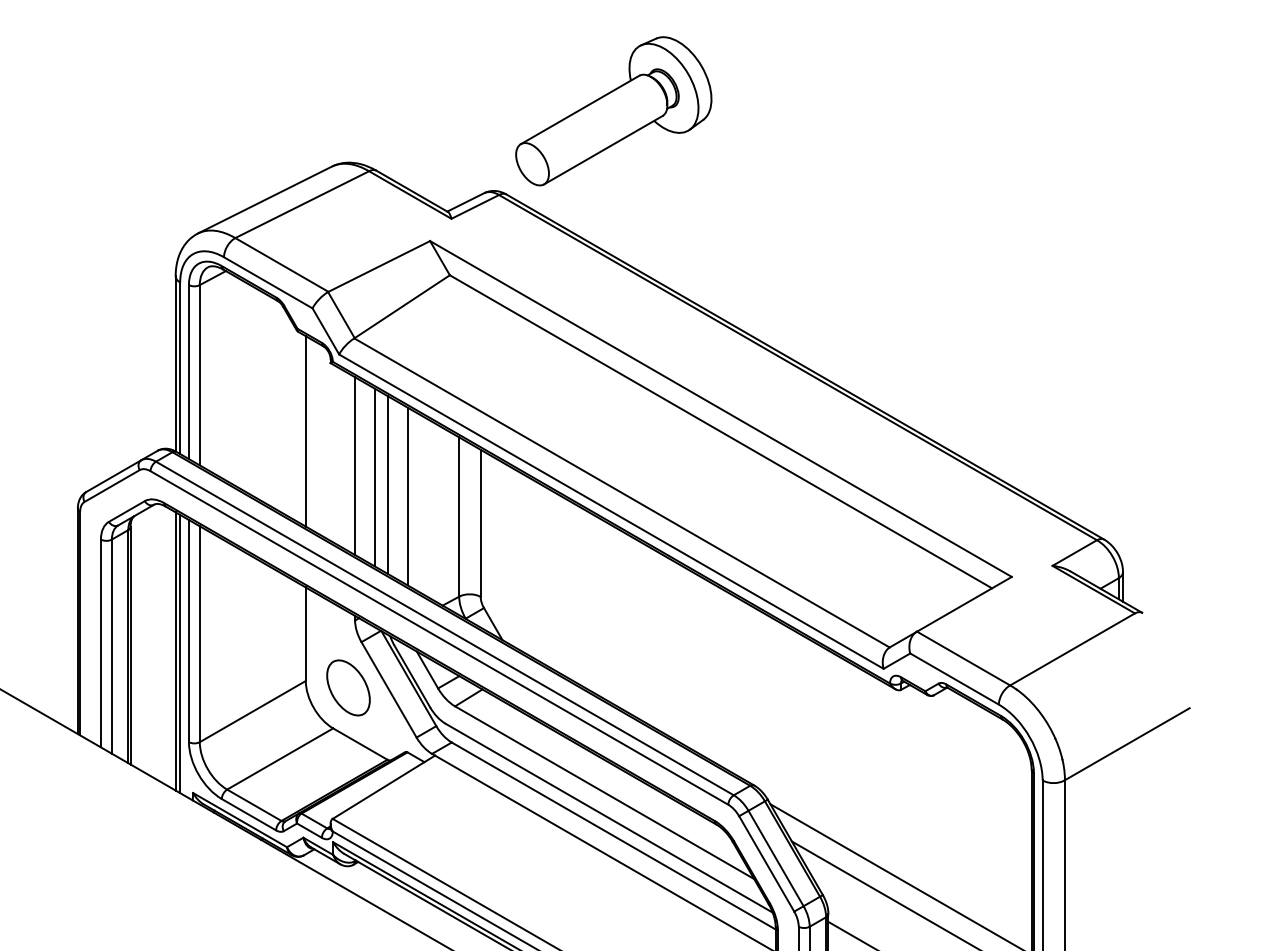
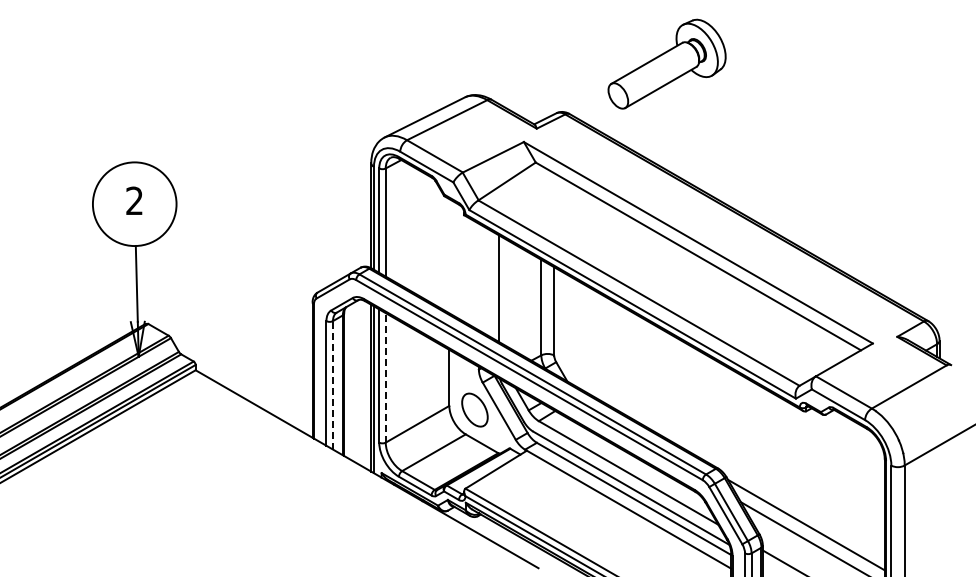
part: (612, 110) -> (666, 63), moved
line: (306, 431) -> (449, 256), removed
line: (354, 465) -> (478, 276), removed
line: (374, 476) -> (490, 283), removed
line: (407, 496) -> (510, 295), removed
line: (199, 633) -> (385, 377), solid -> dashed
line: (112, 645) -> (333, 384), solid -> dashed

